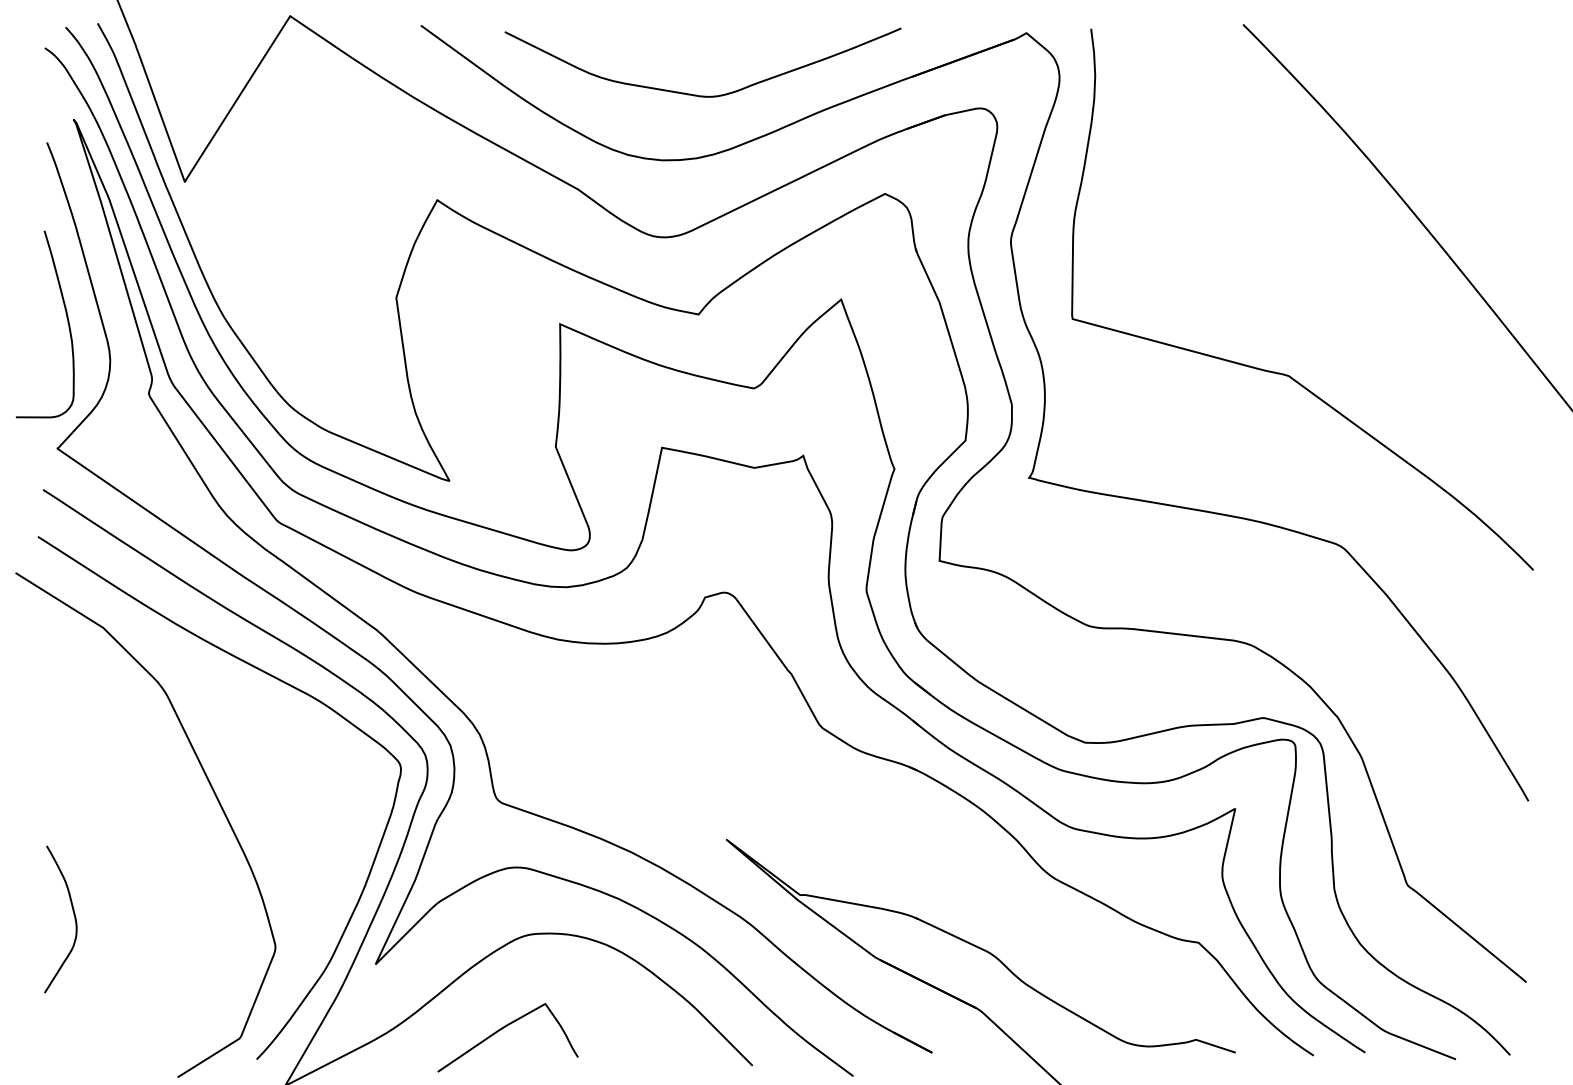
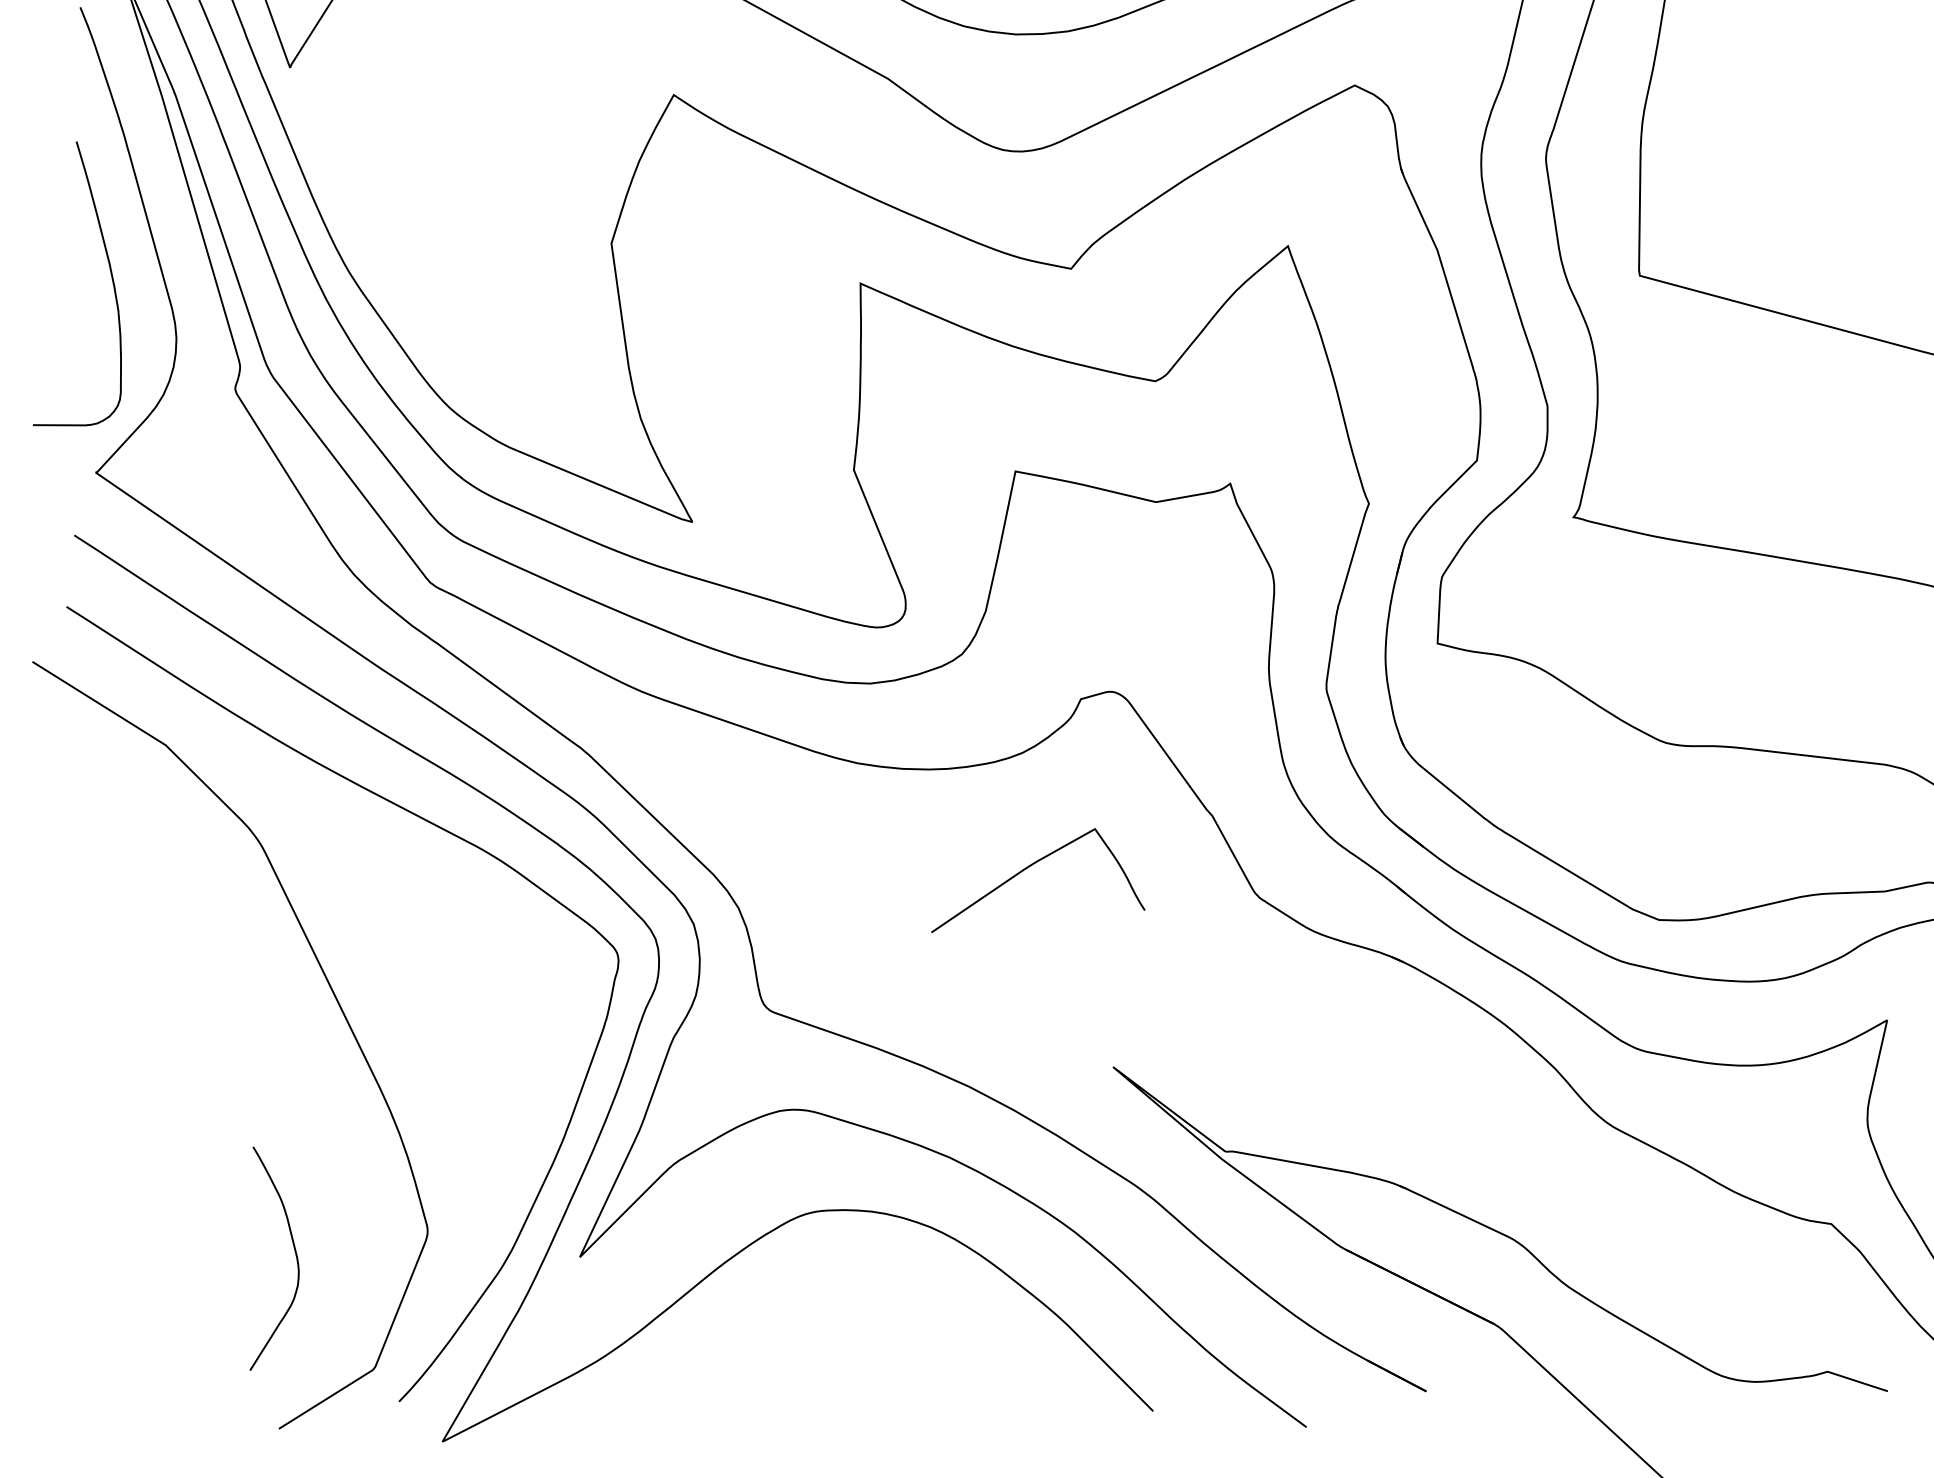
curve: (73, 915) -> (293, 1252), moved
curve: (502, 1029) -> (1029, 867), moved

